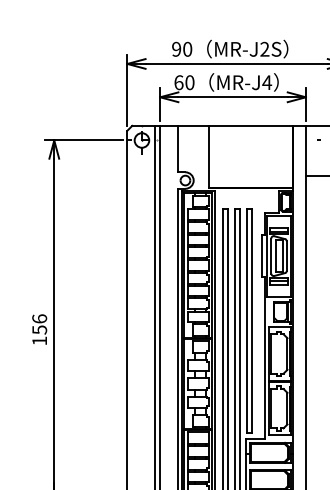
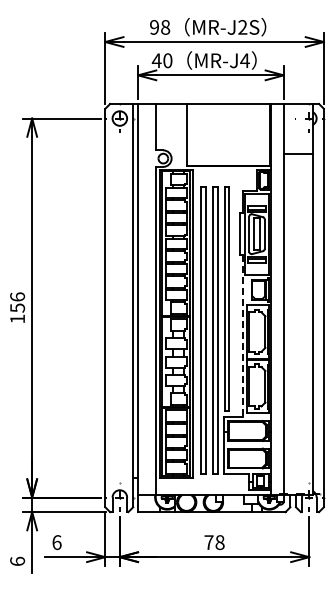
text: (187, 49) -> (165, 27), 90 -> 98
text: (178, 82) -> (156, 60), 60 -> 40
line: (264, 358) -> (242, 336), solid -> dashed

